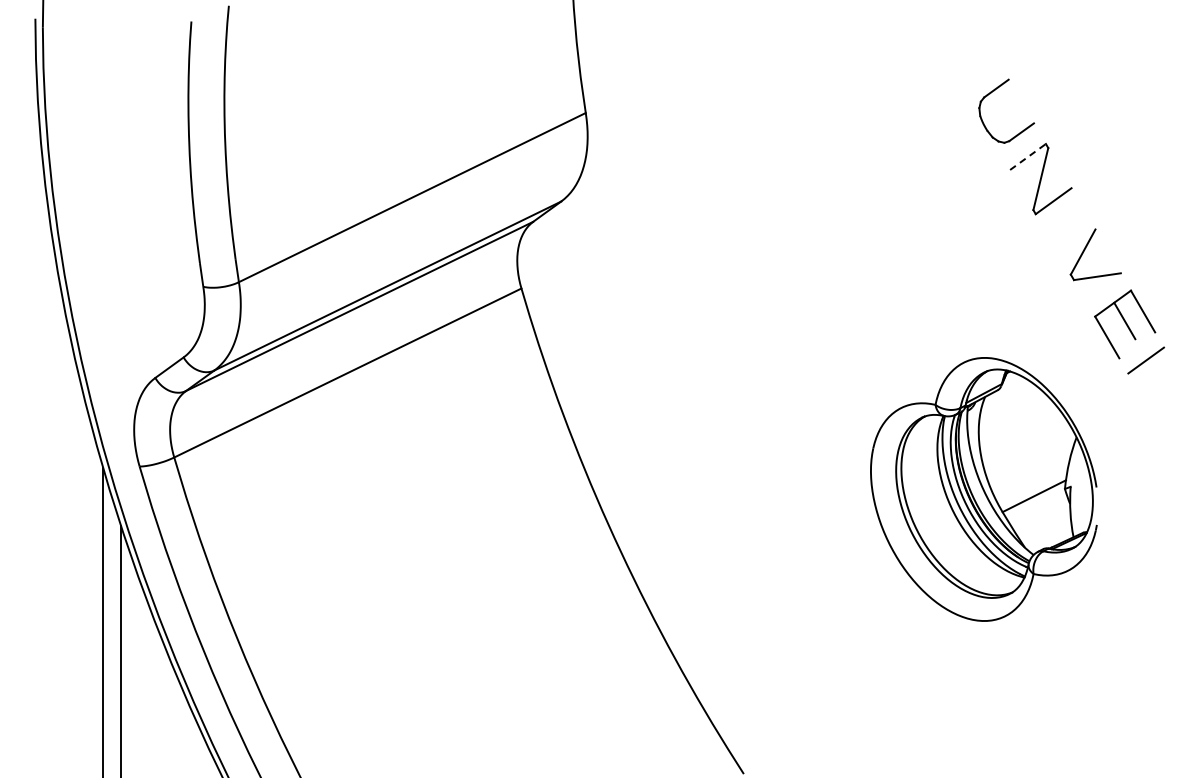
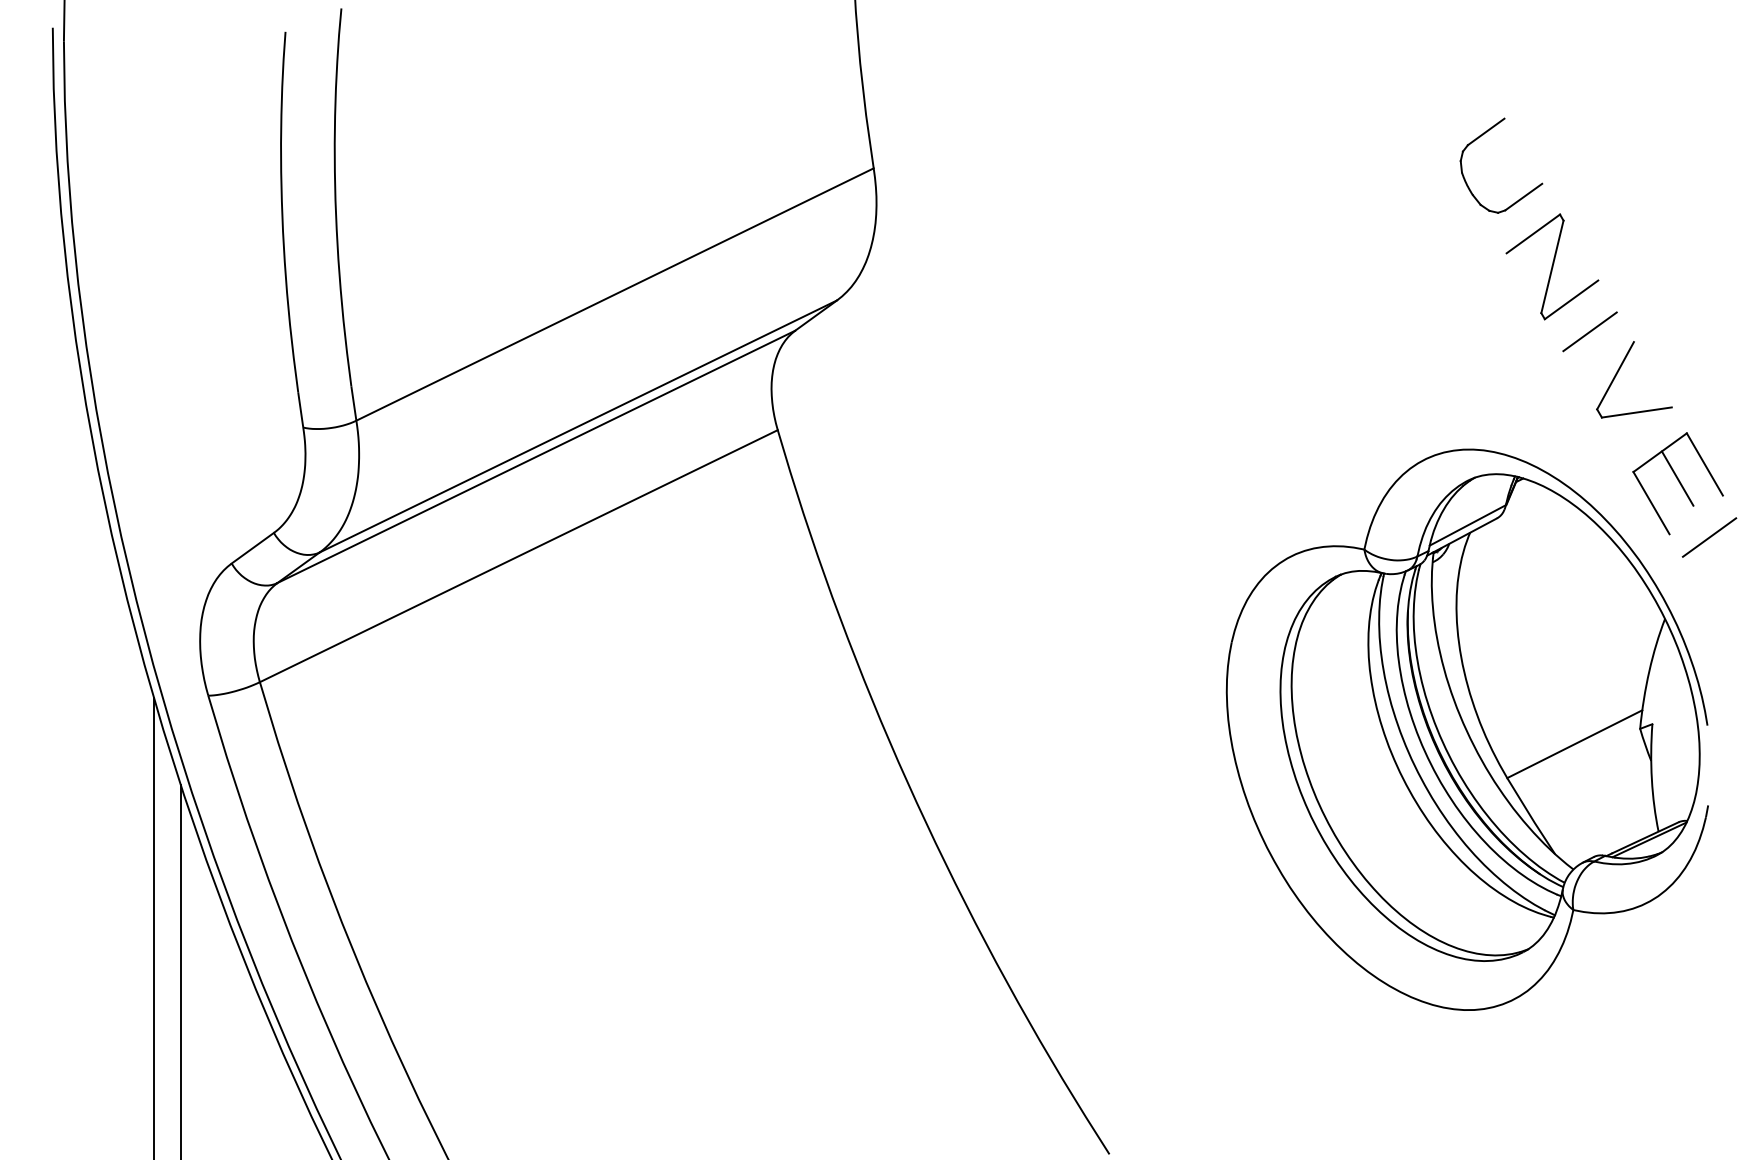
line: (1028, 156) -> (1534, 233), dashed -> solid
line: (1065, 222) -> (1589, 331), added
part: (983, 489) -> (1466, 729), size x1.43

